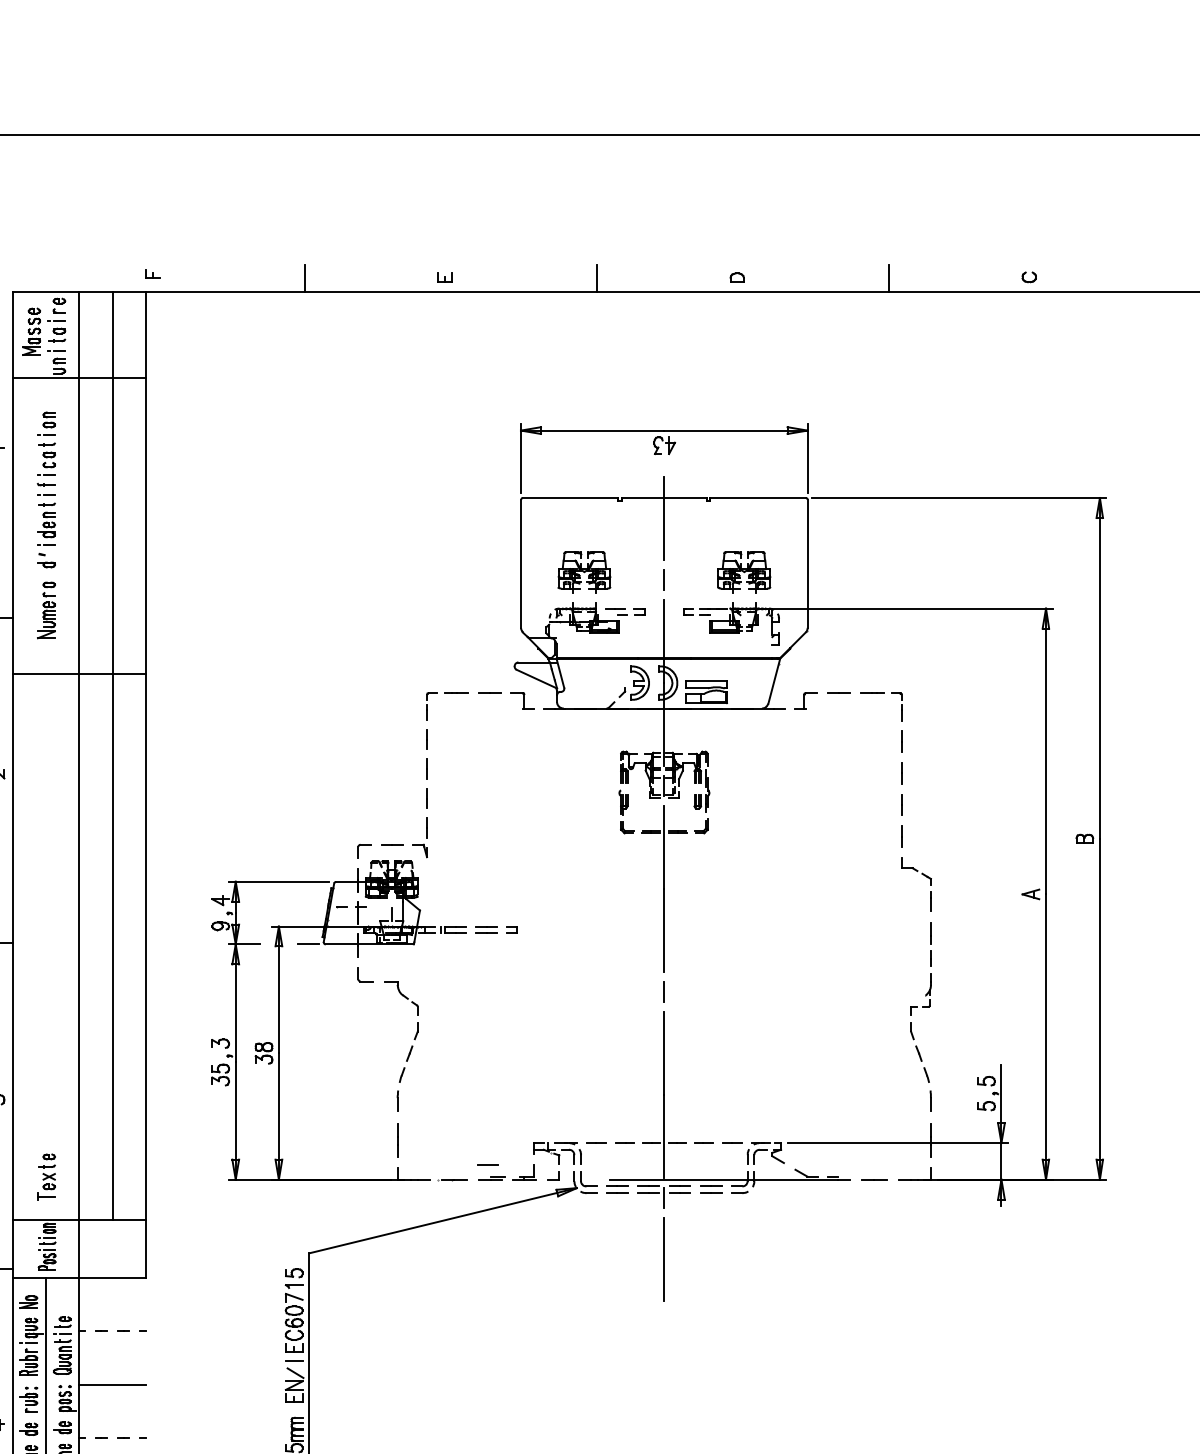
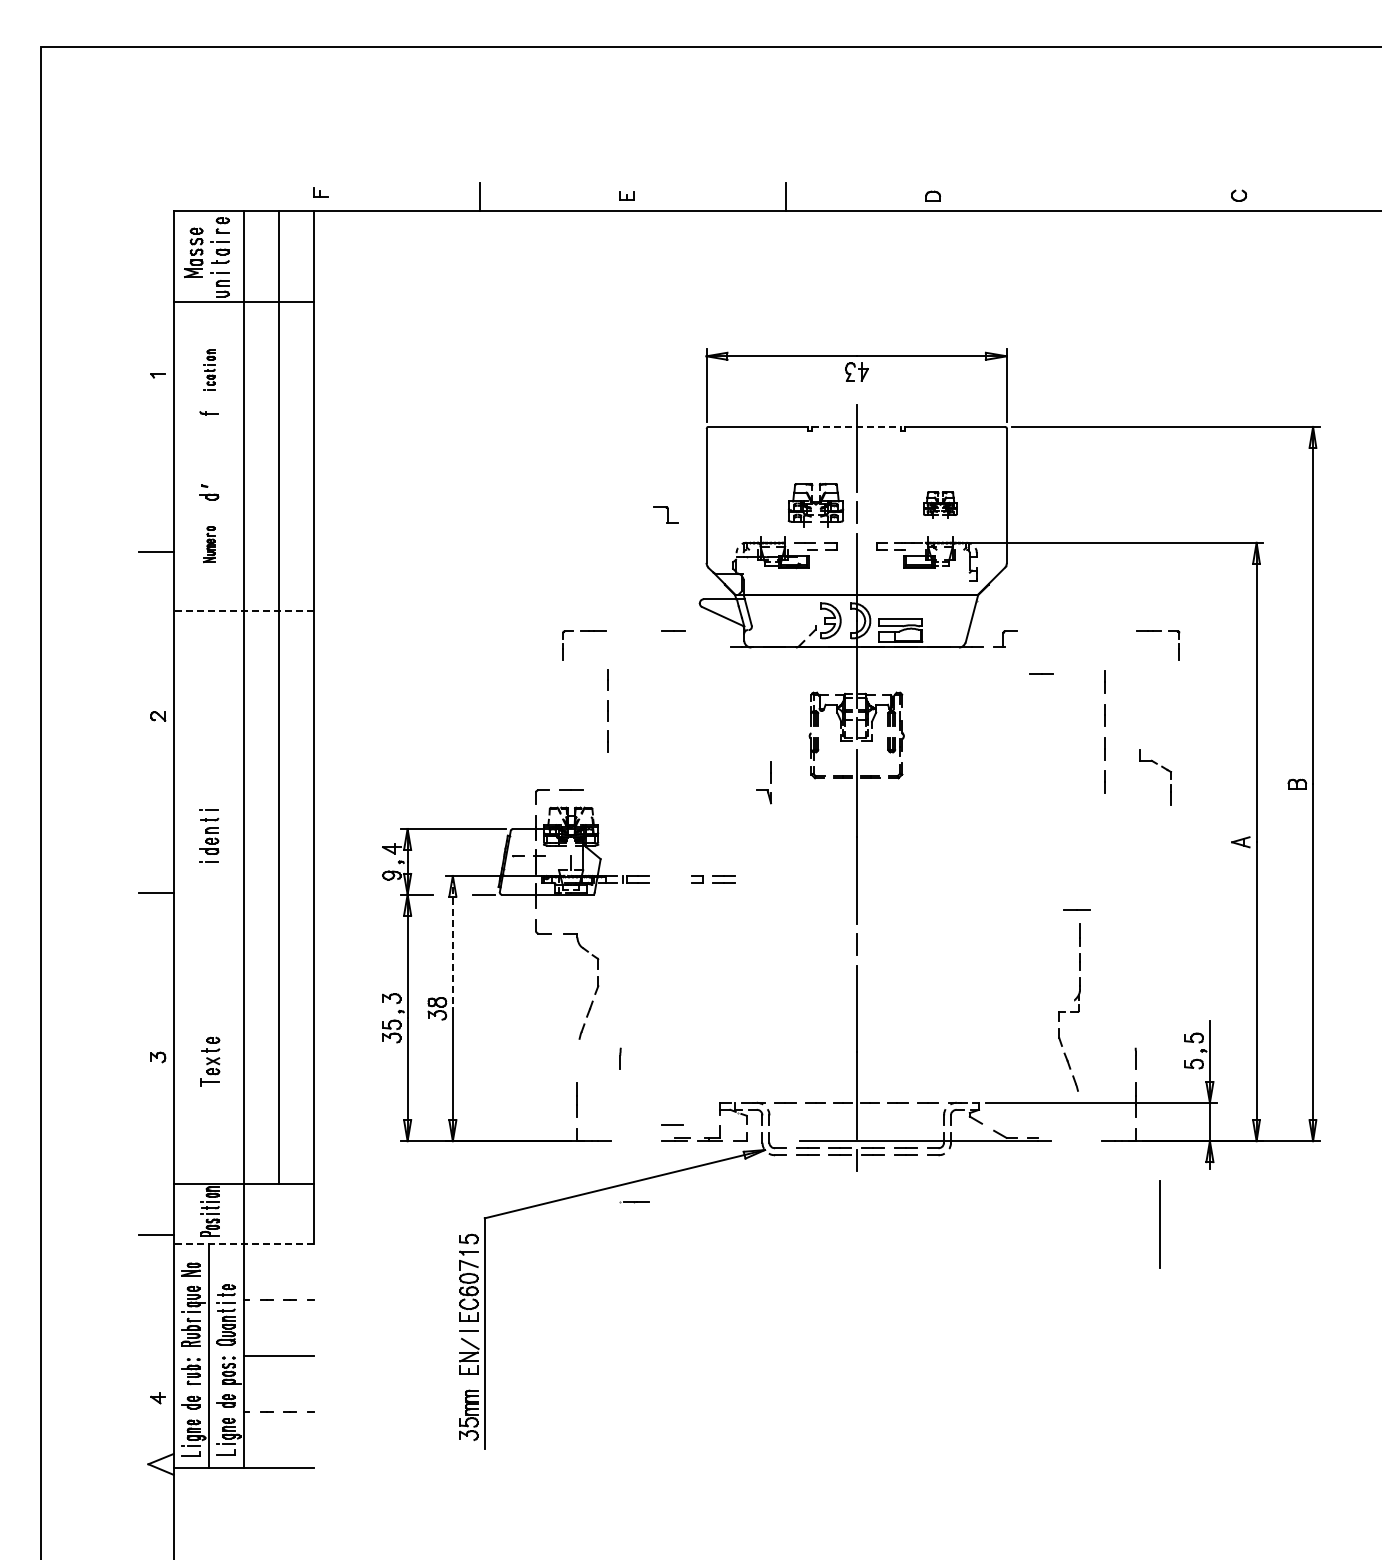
line: (889, 278) -> (1092, 196), removed
part: (46, 443) -> (209, 369), size x0.6
line: (664, 497) -> (856, 426), solid -> dashed
part: (46, 519) -> (209, 835), moved
part: (583, 572) -> (815, 505), moved
part: (744, 572) -> (940, 504), size x0.6
part: (46, 610) -> (209, 544), size x0.6
line: (79, 673) -> (243, 610), solid -> dashed
line: (838, 692) -> (1041, 673), moved
part: (447, 693) -> (584, 631), moved
part: (881, 693) -> (1158, 631), moved
part: (521, 699) -> (665, 514), moved
part: (426, 837) -> (770, 782), moved
part: (921, 874) -> (1161, 767), moved
part: (485, 929) -> (723, 879), moved
line: (278, 990) -> (452, 942), solid -> dashed
part: (920, 1002) -> (1069, 1007), moved
line: (397, 1100) -> (620, 1058), moved
part: (46, 1177) -> (210, 1061), moved
line: (452, 1179) -> (634, 1202), moved
line: (874, 1179) -> (1076, 909), moved
line: (664, 1259) -> (1159, 1224), moved
line: (79, 1278) -> (243, 1244), solid -> dashed

